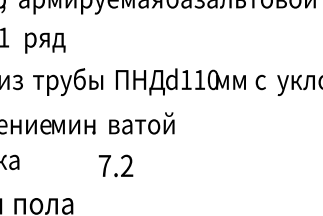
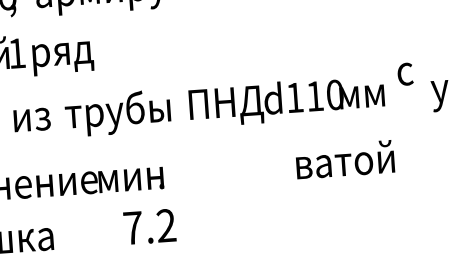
text: (45, 42) -> (63, 57), moved
text: (260, 82) -> (404, 74), moved
text: (141, 123) -> (344, 159), moved
text: (115, 165) -> (149, 226), moved

